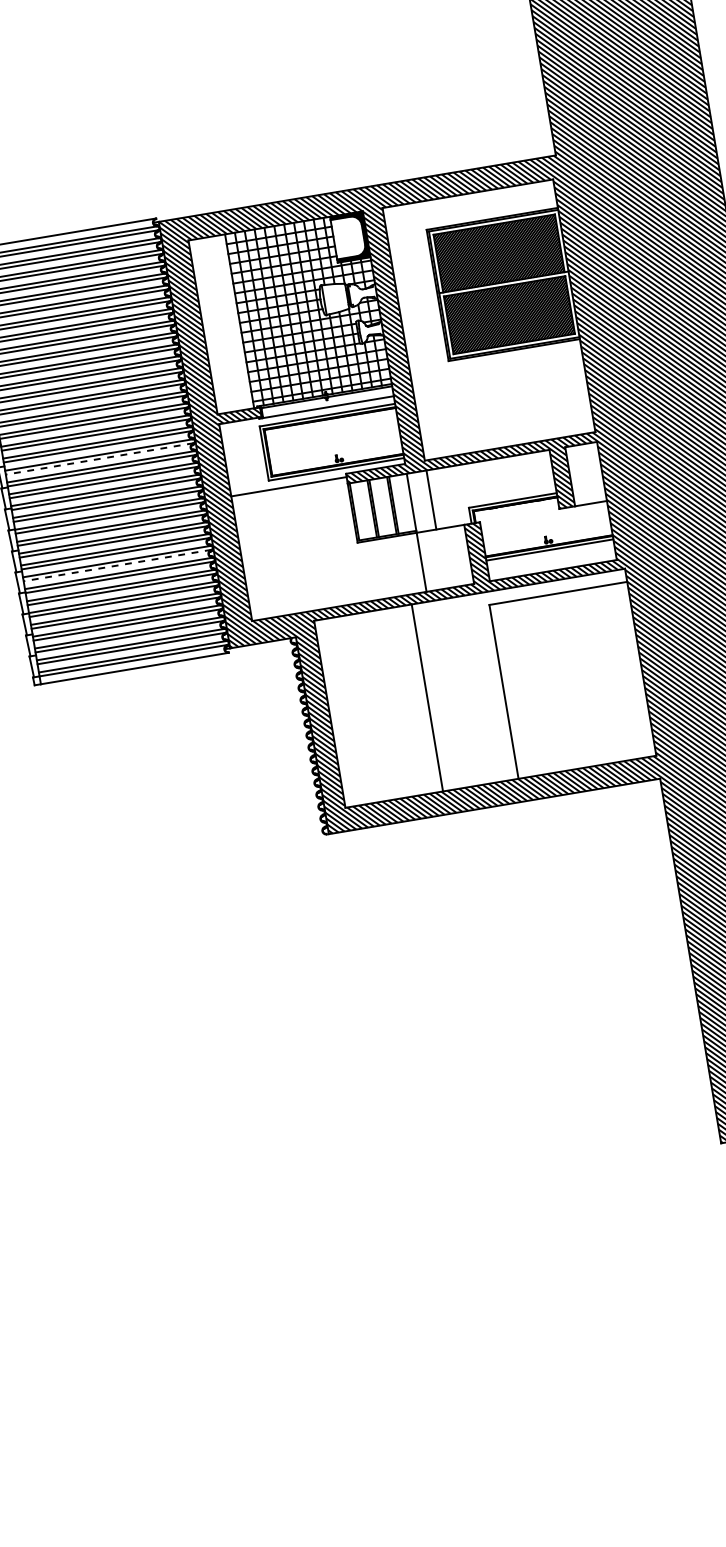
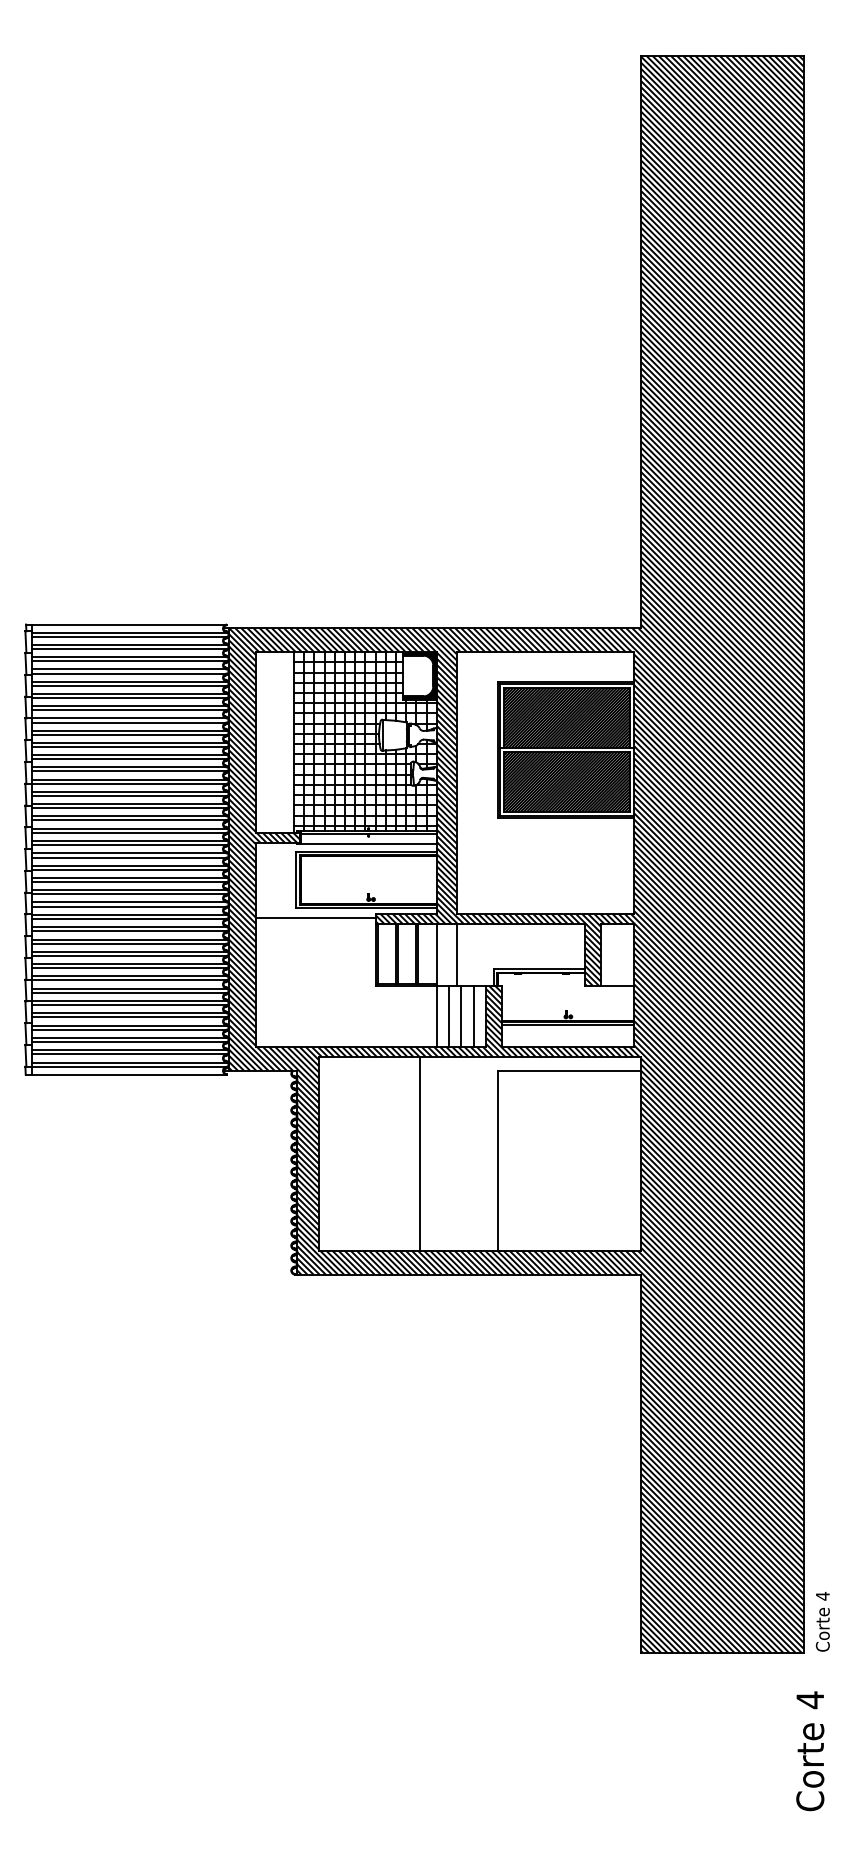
line: (99, 458) -> (129, 857), dashed -> solid
line: (456, 555) -> (473, 1015), added
line: (445, 557) -> (461, 1015), added
line: (433, 559) -> (449, 1015), added
line: (117, 565) -> (129, 968), dashed -> solid

